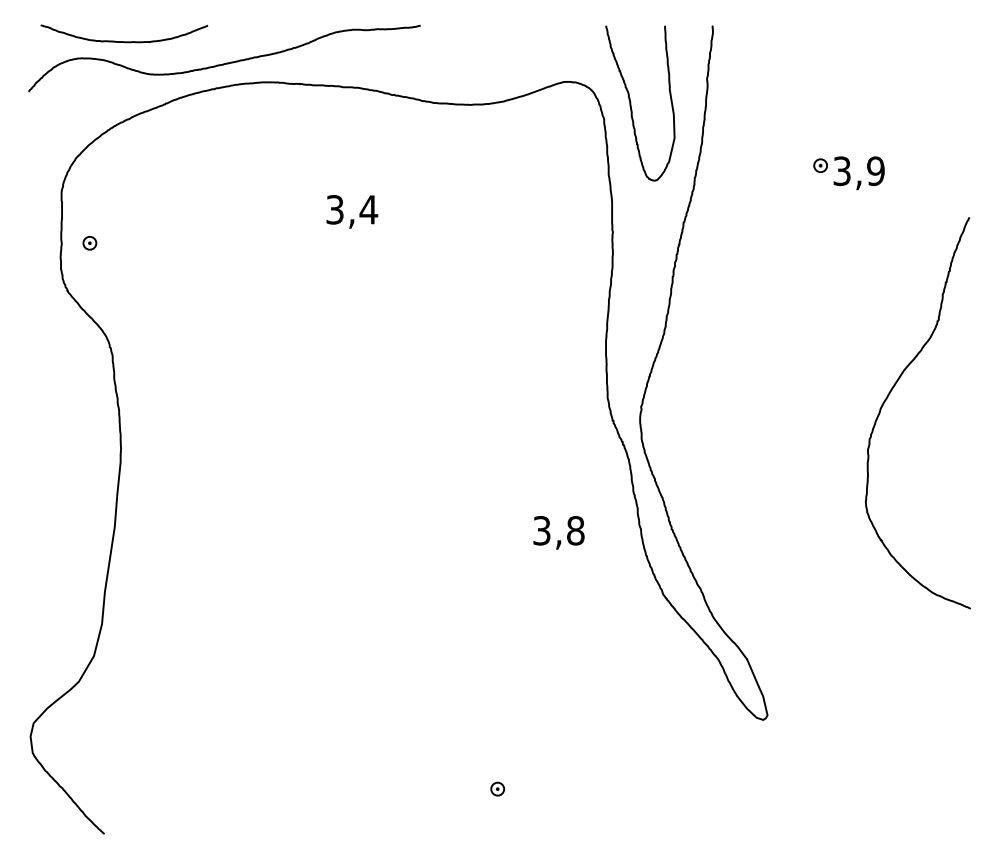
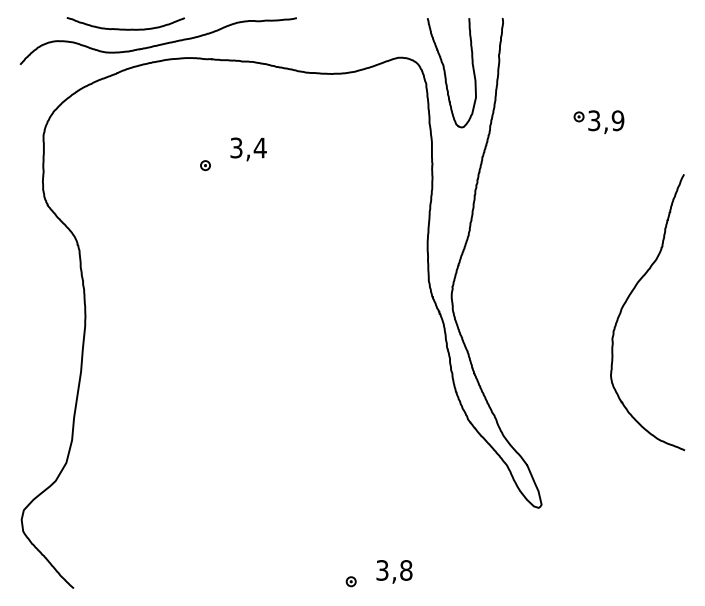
curve: (123, 40) -> (125, 28), moved
part: (89, 243) -> (205, 165), moved
curve: (890, 394) -> (628, 299), moved
text: (559, 532) -> (394, 571), moved
part: (496, 788) -> (350, 581), moved

